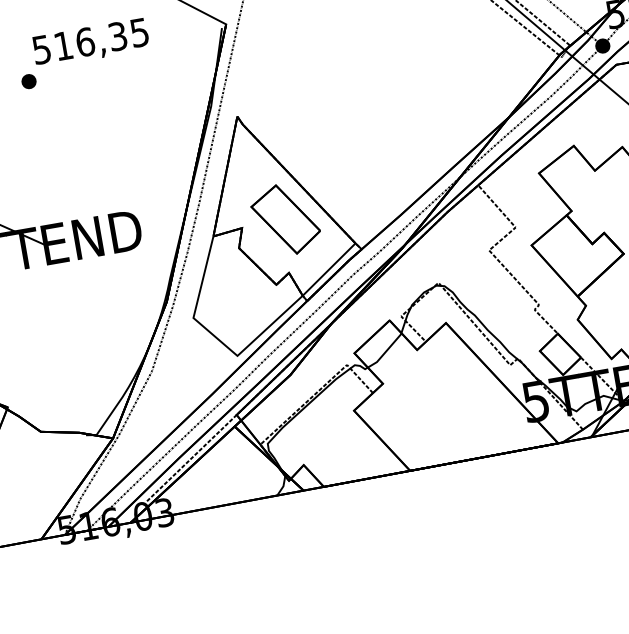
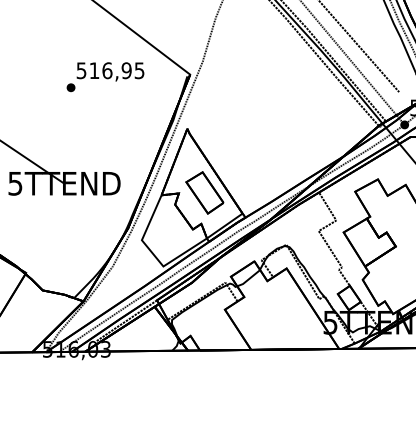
text: (117, 36) -> (126, 70), 516,35 -> 516,95

